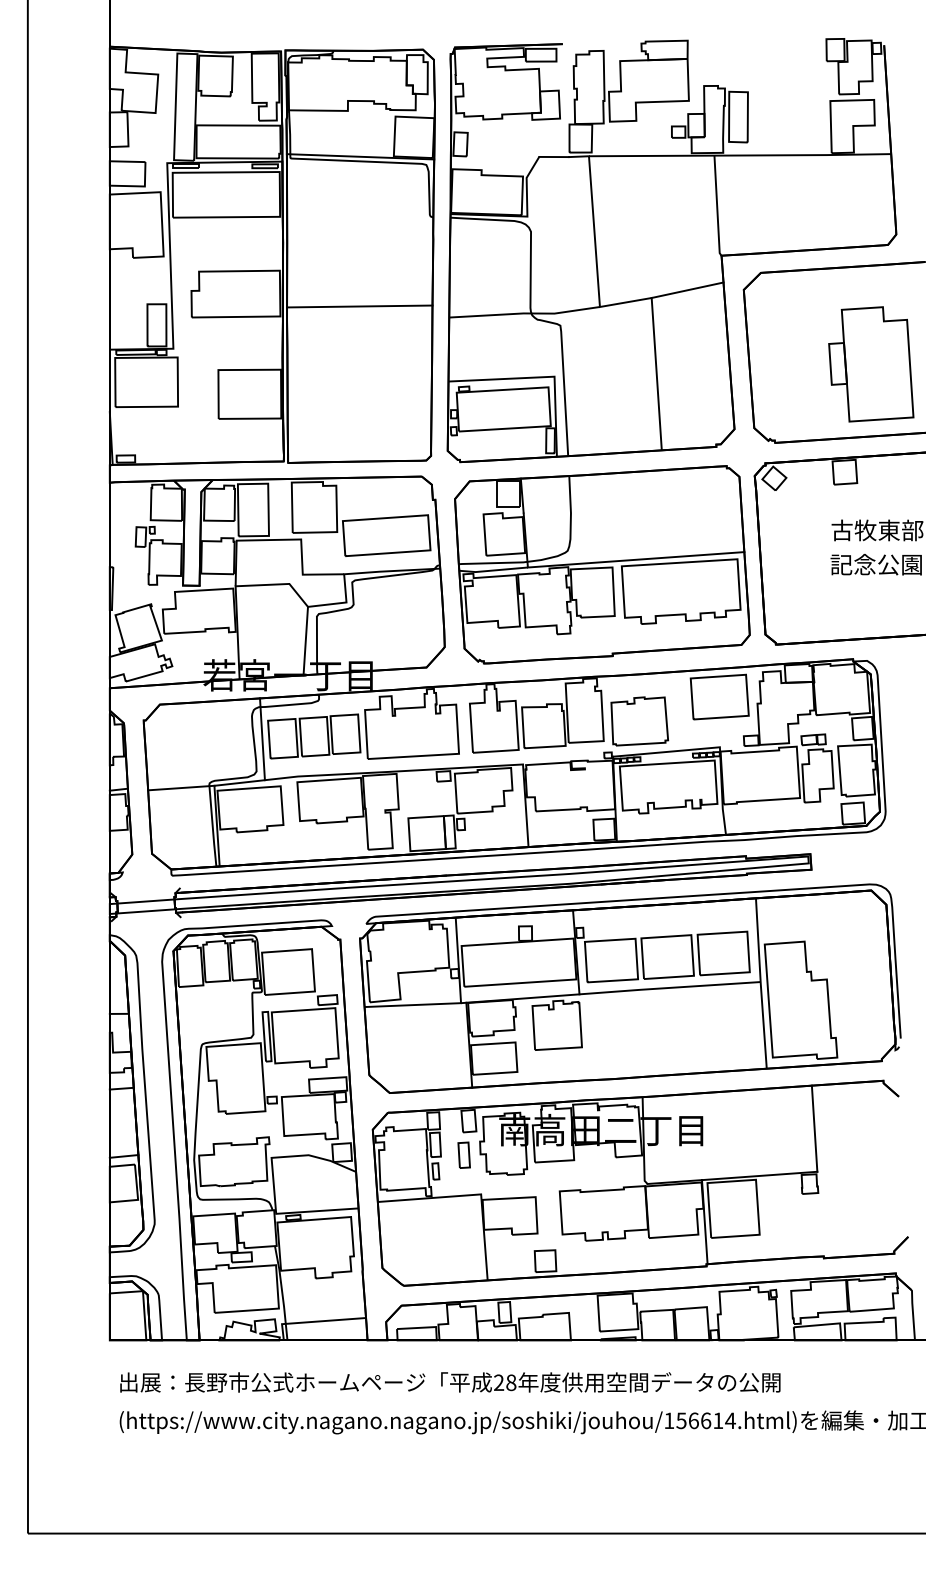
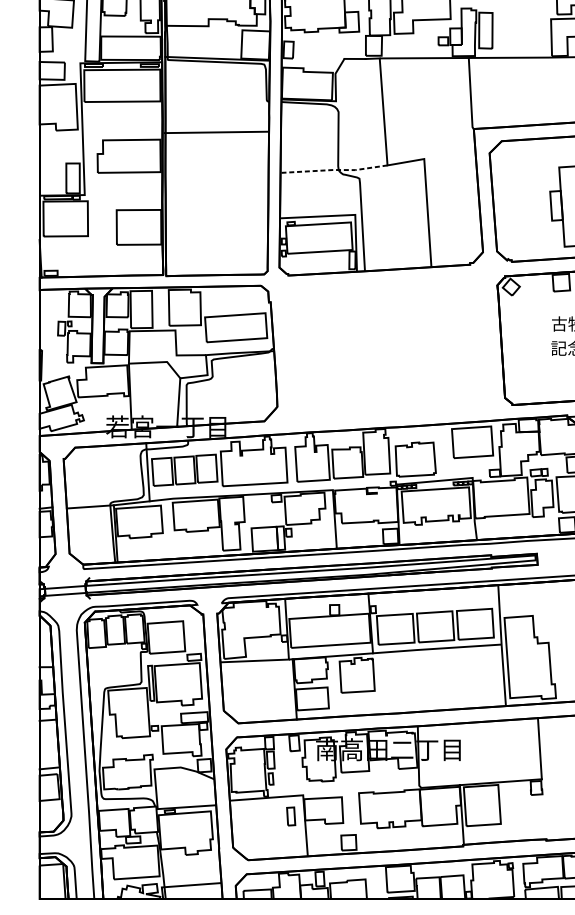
line: (687, 290) -> (449, 153), removed
line: (359, 306) -> (216, 132), moved
line: (524, 313) -> (333, 170), solid -> dashed
part: (602, 564) -> (389, 348), removed
part: (463, 1154) -> (290, 815), moved

